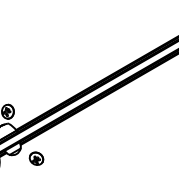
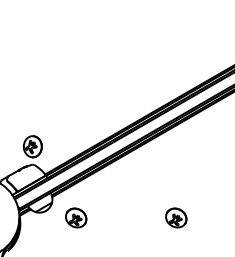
part: (102, 158) -> (176, 217), added

